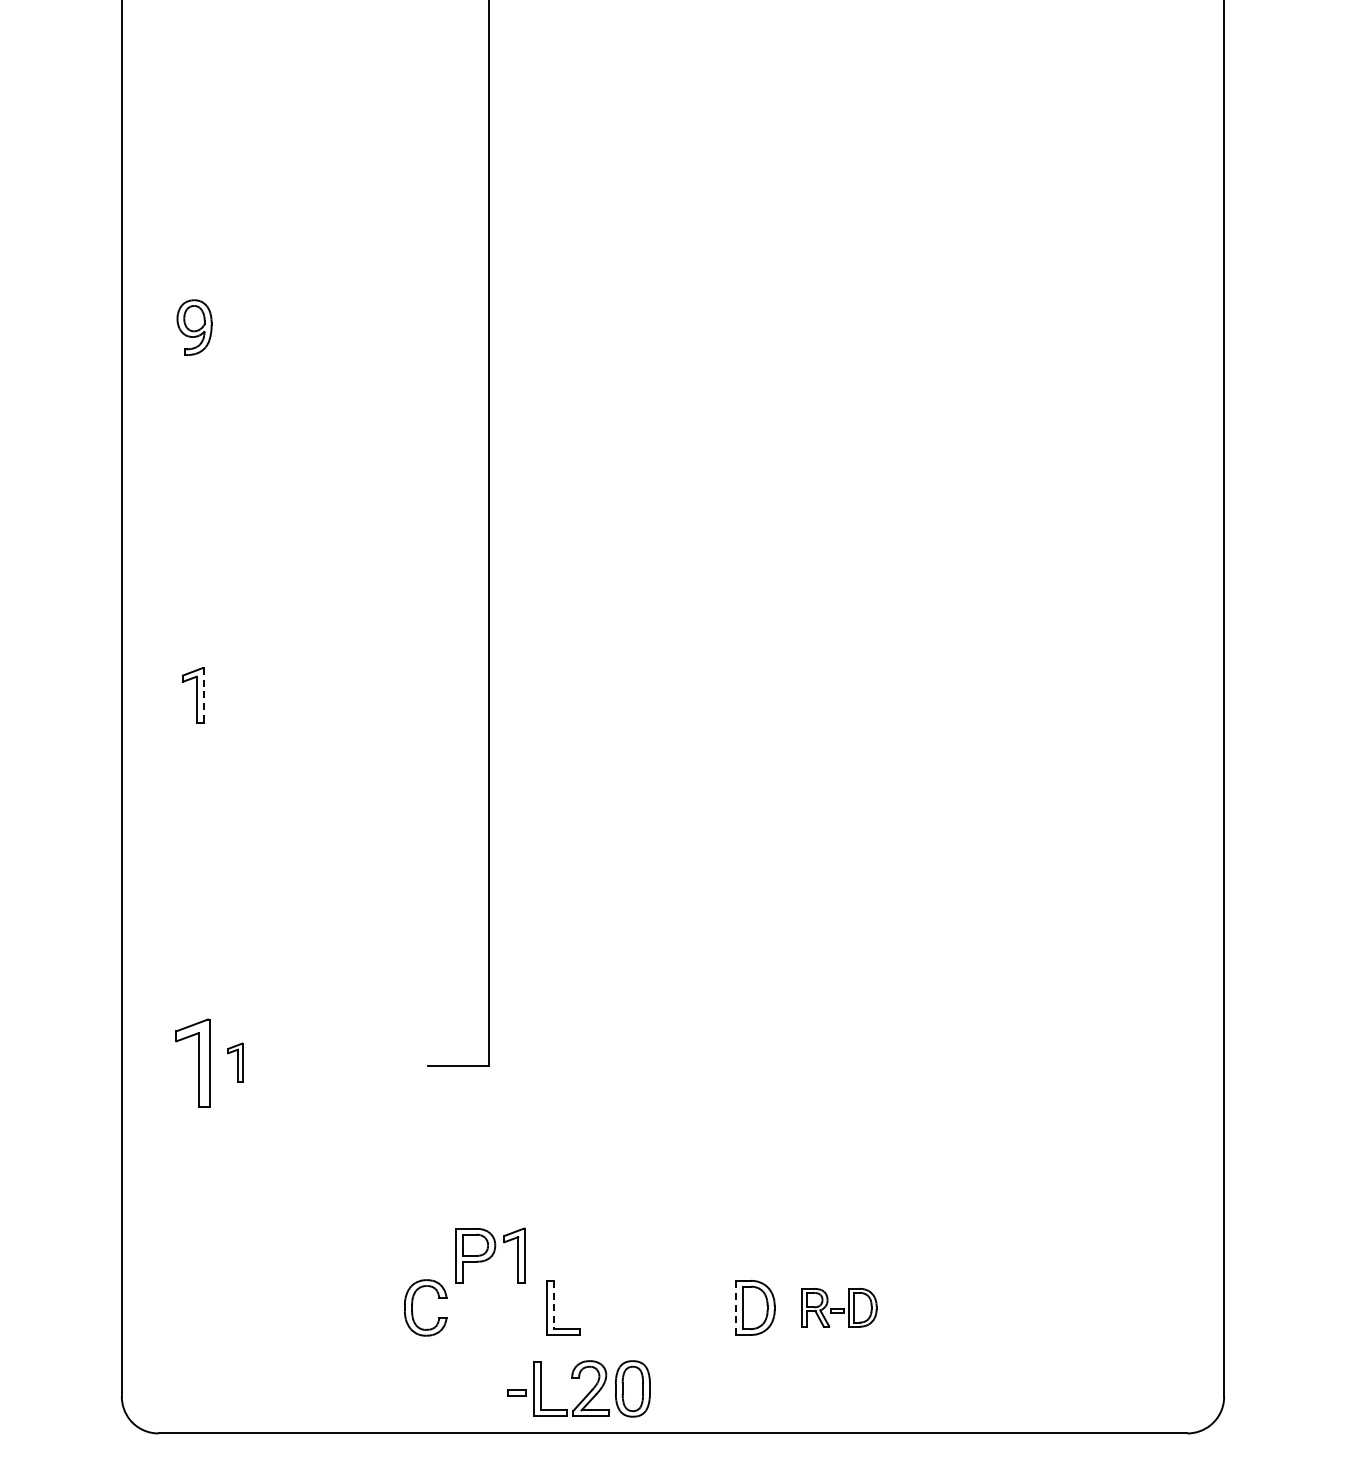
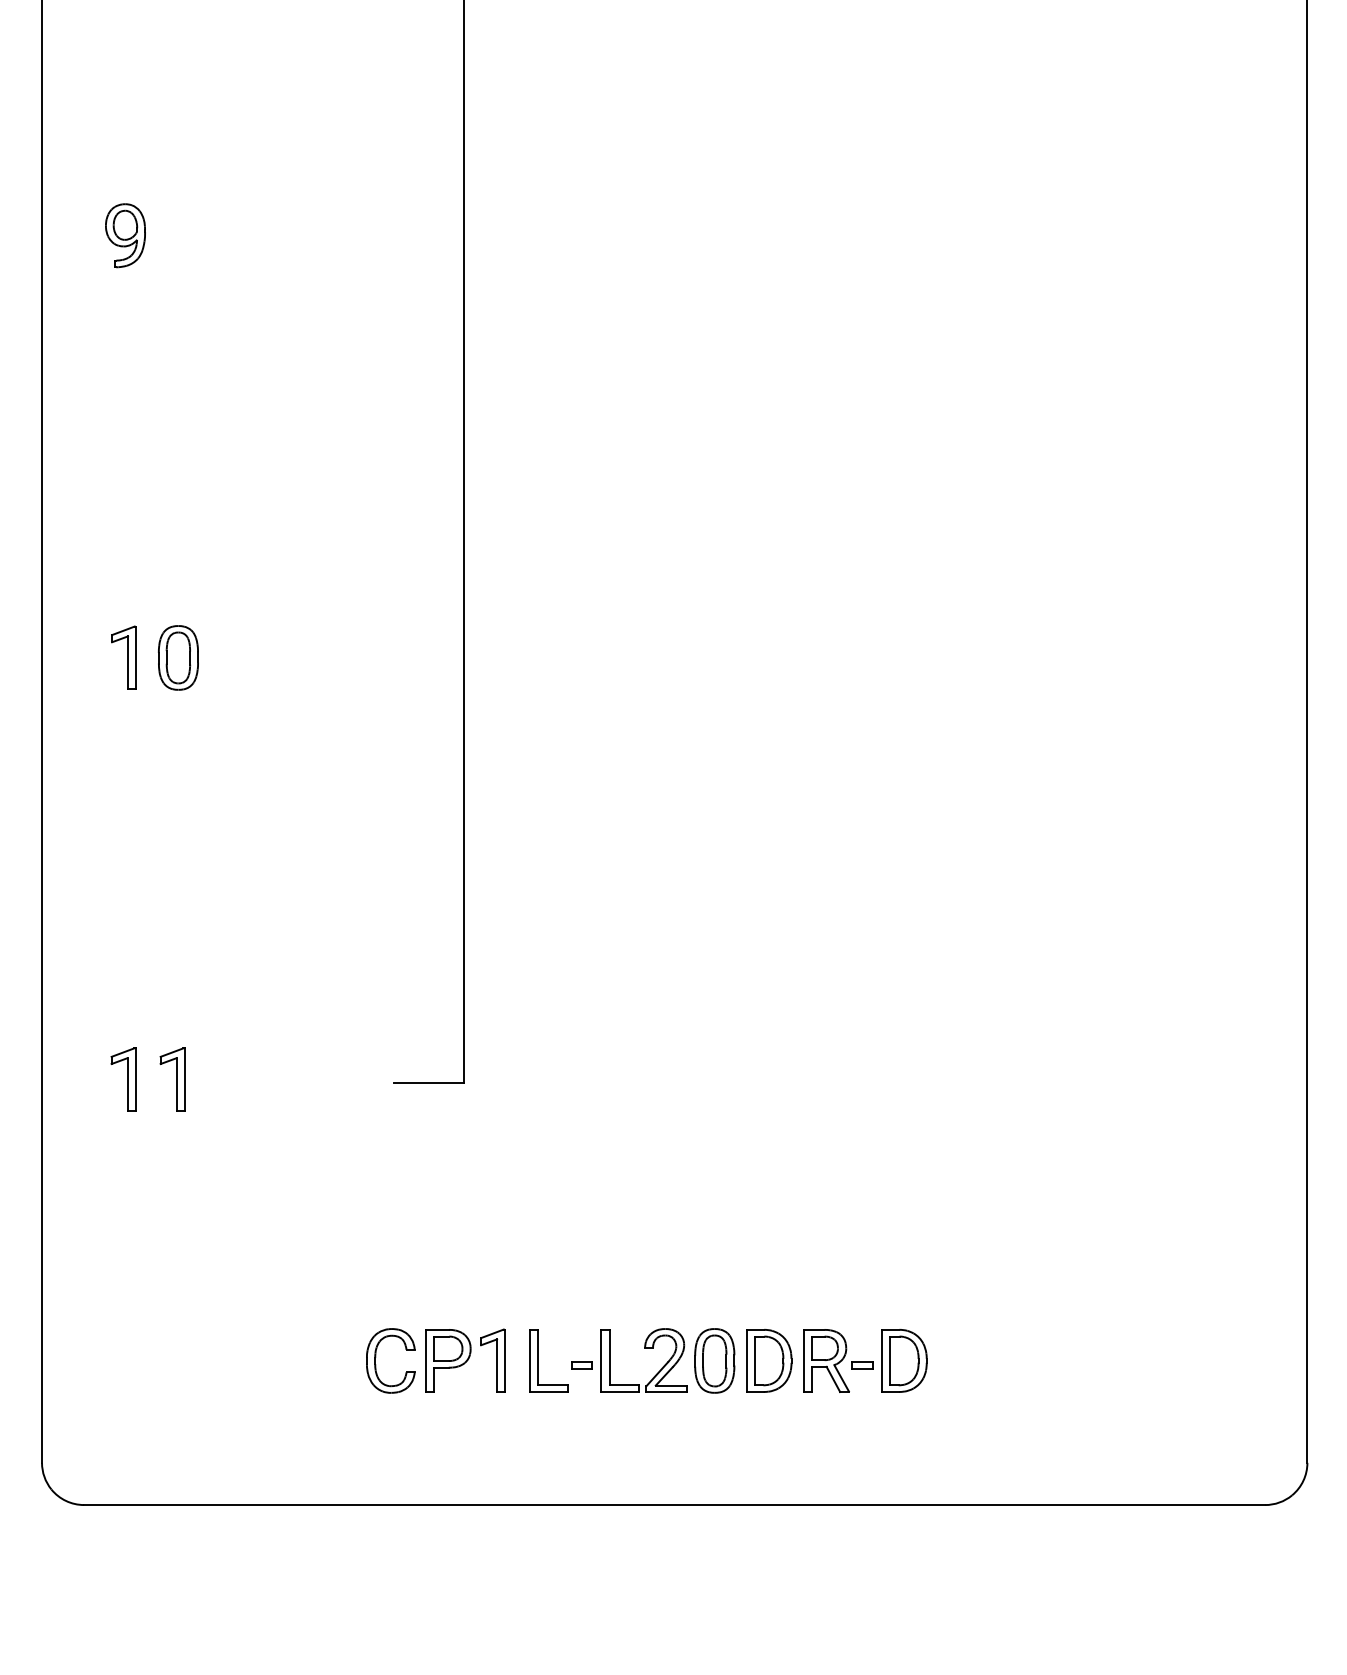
line: (203, 695) -> (135, 657), dashed -> solid
part: (240, 695) -> (178, 657), added
part: (192, 1062) -> (123, 1079), size x0.62
part: (235, 1062) -> (172, 1079), size x1.43
part: (490, 1255) -> (465, 1360), moved
line: (554, 1305) -> (538, 1358), dashed -> solid
line: (735, 1307) -> (746, 1360), dashed -> solid
part: (839, 1307) -> (865, 1360), size x1.43
part: (578, 1378) -> (652, 1348), moved

